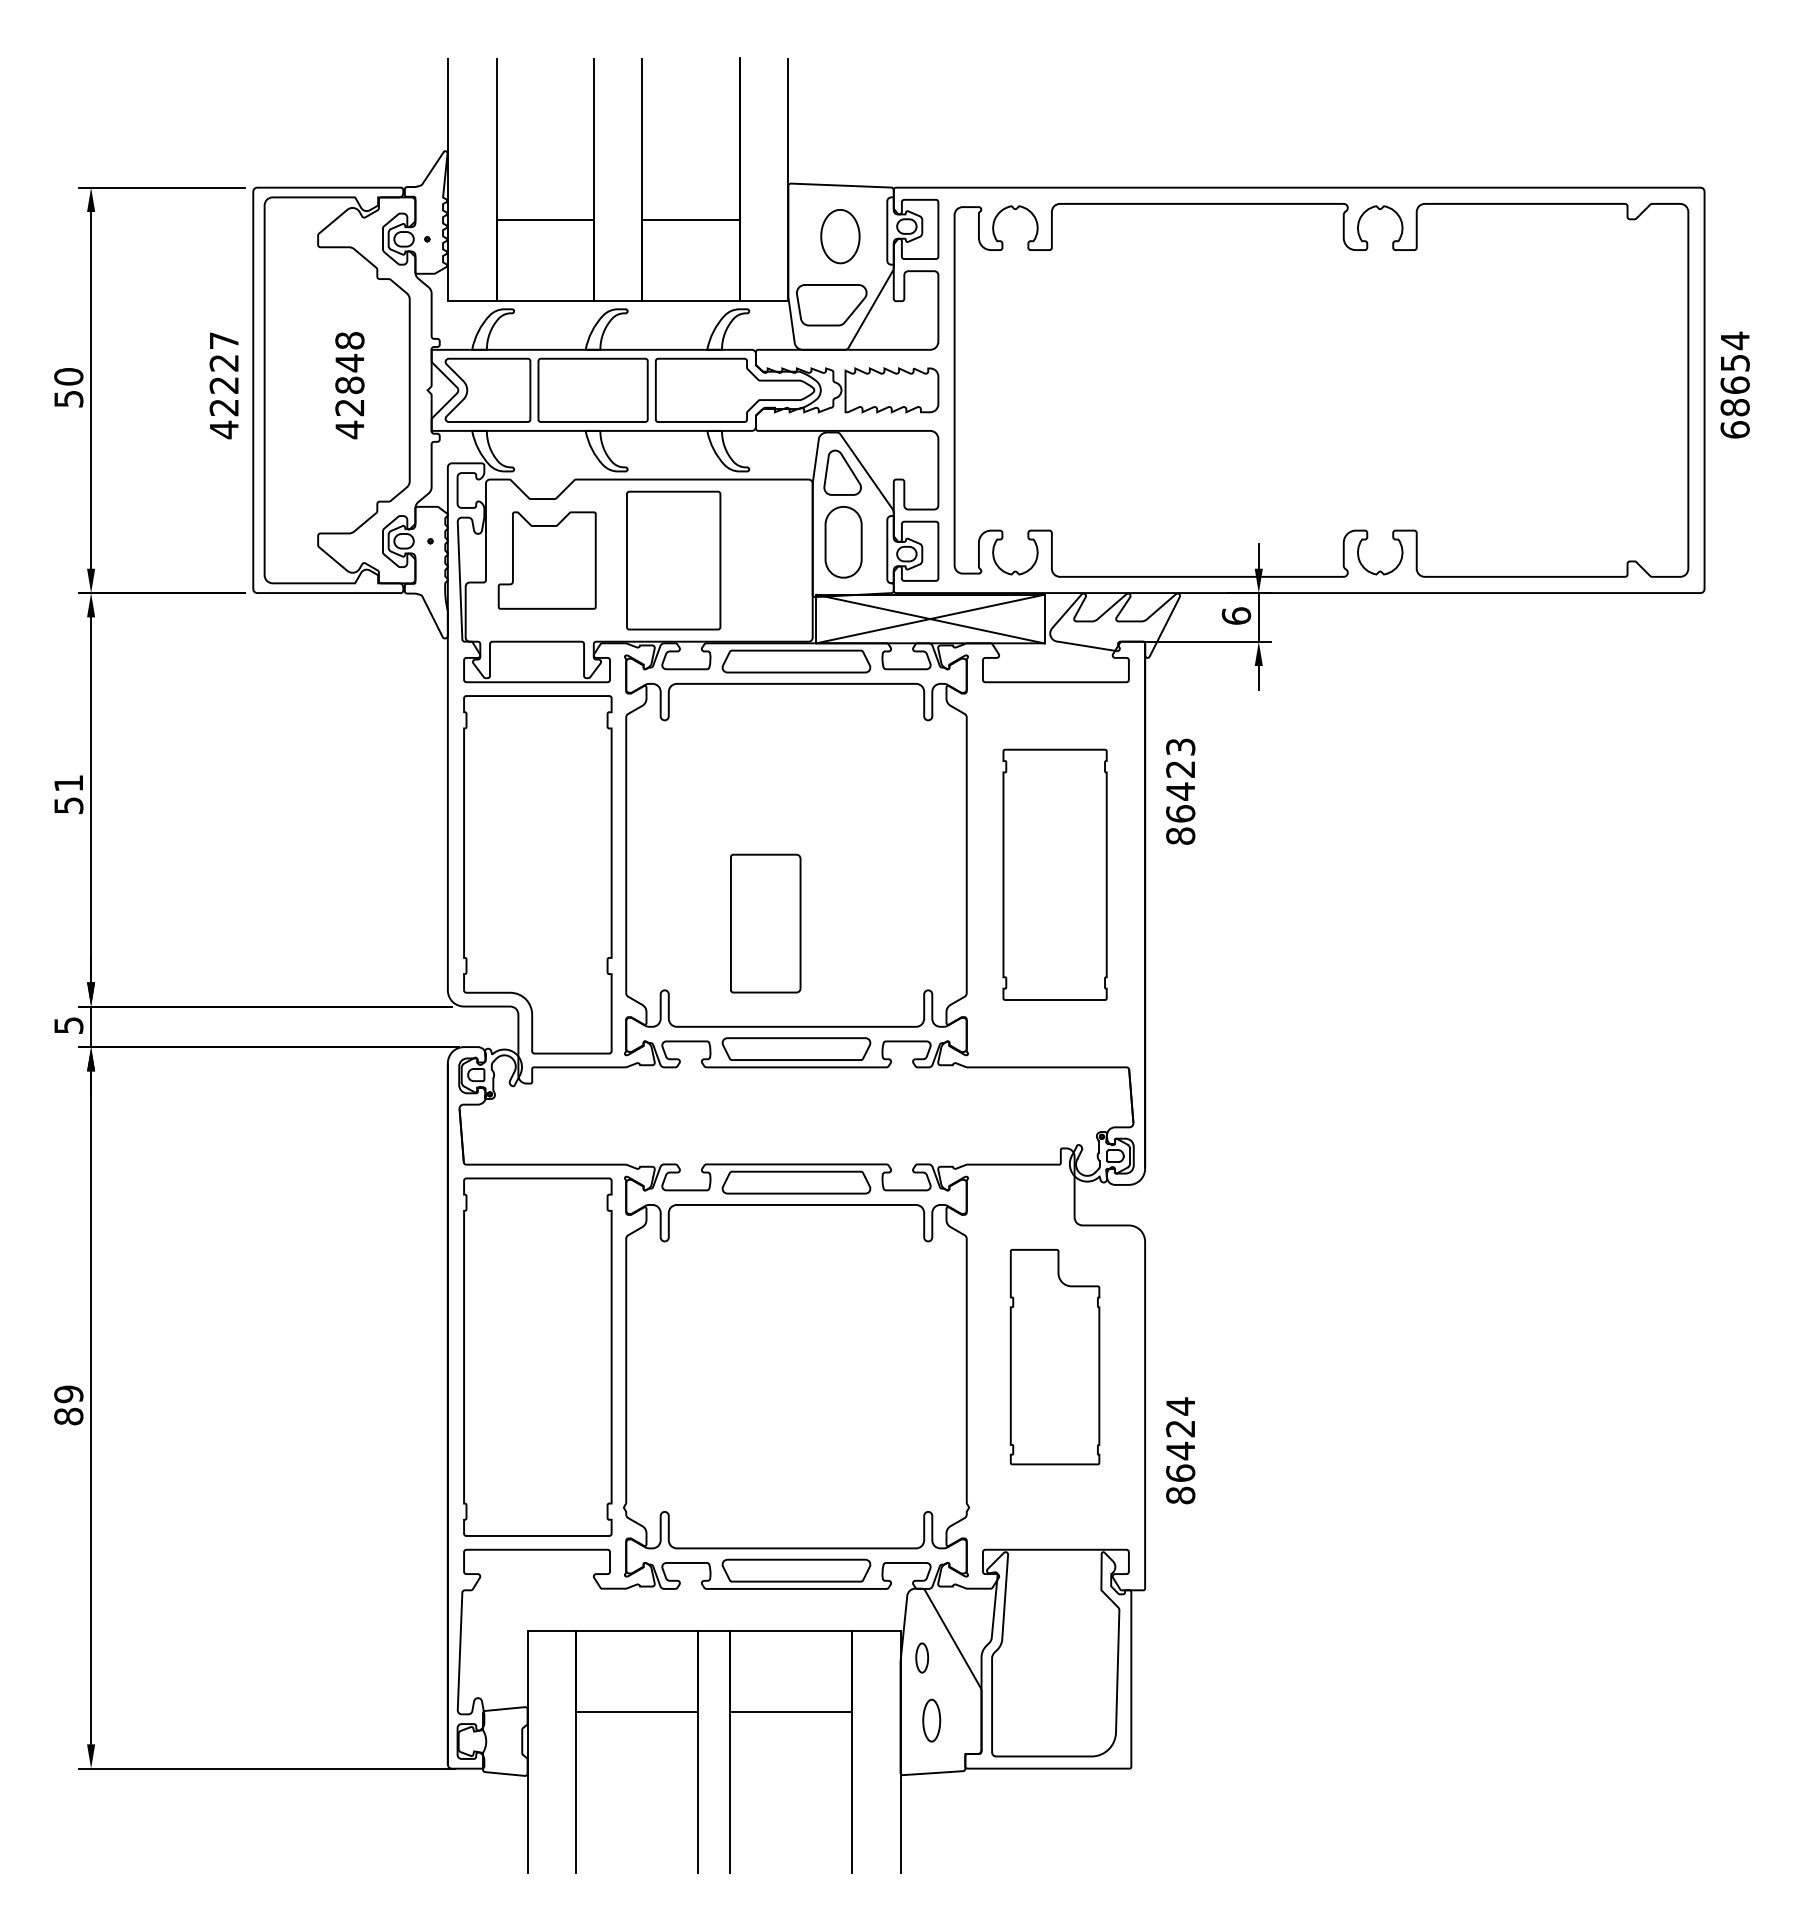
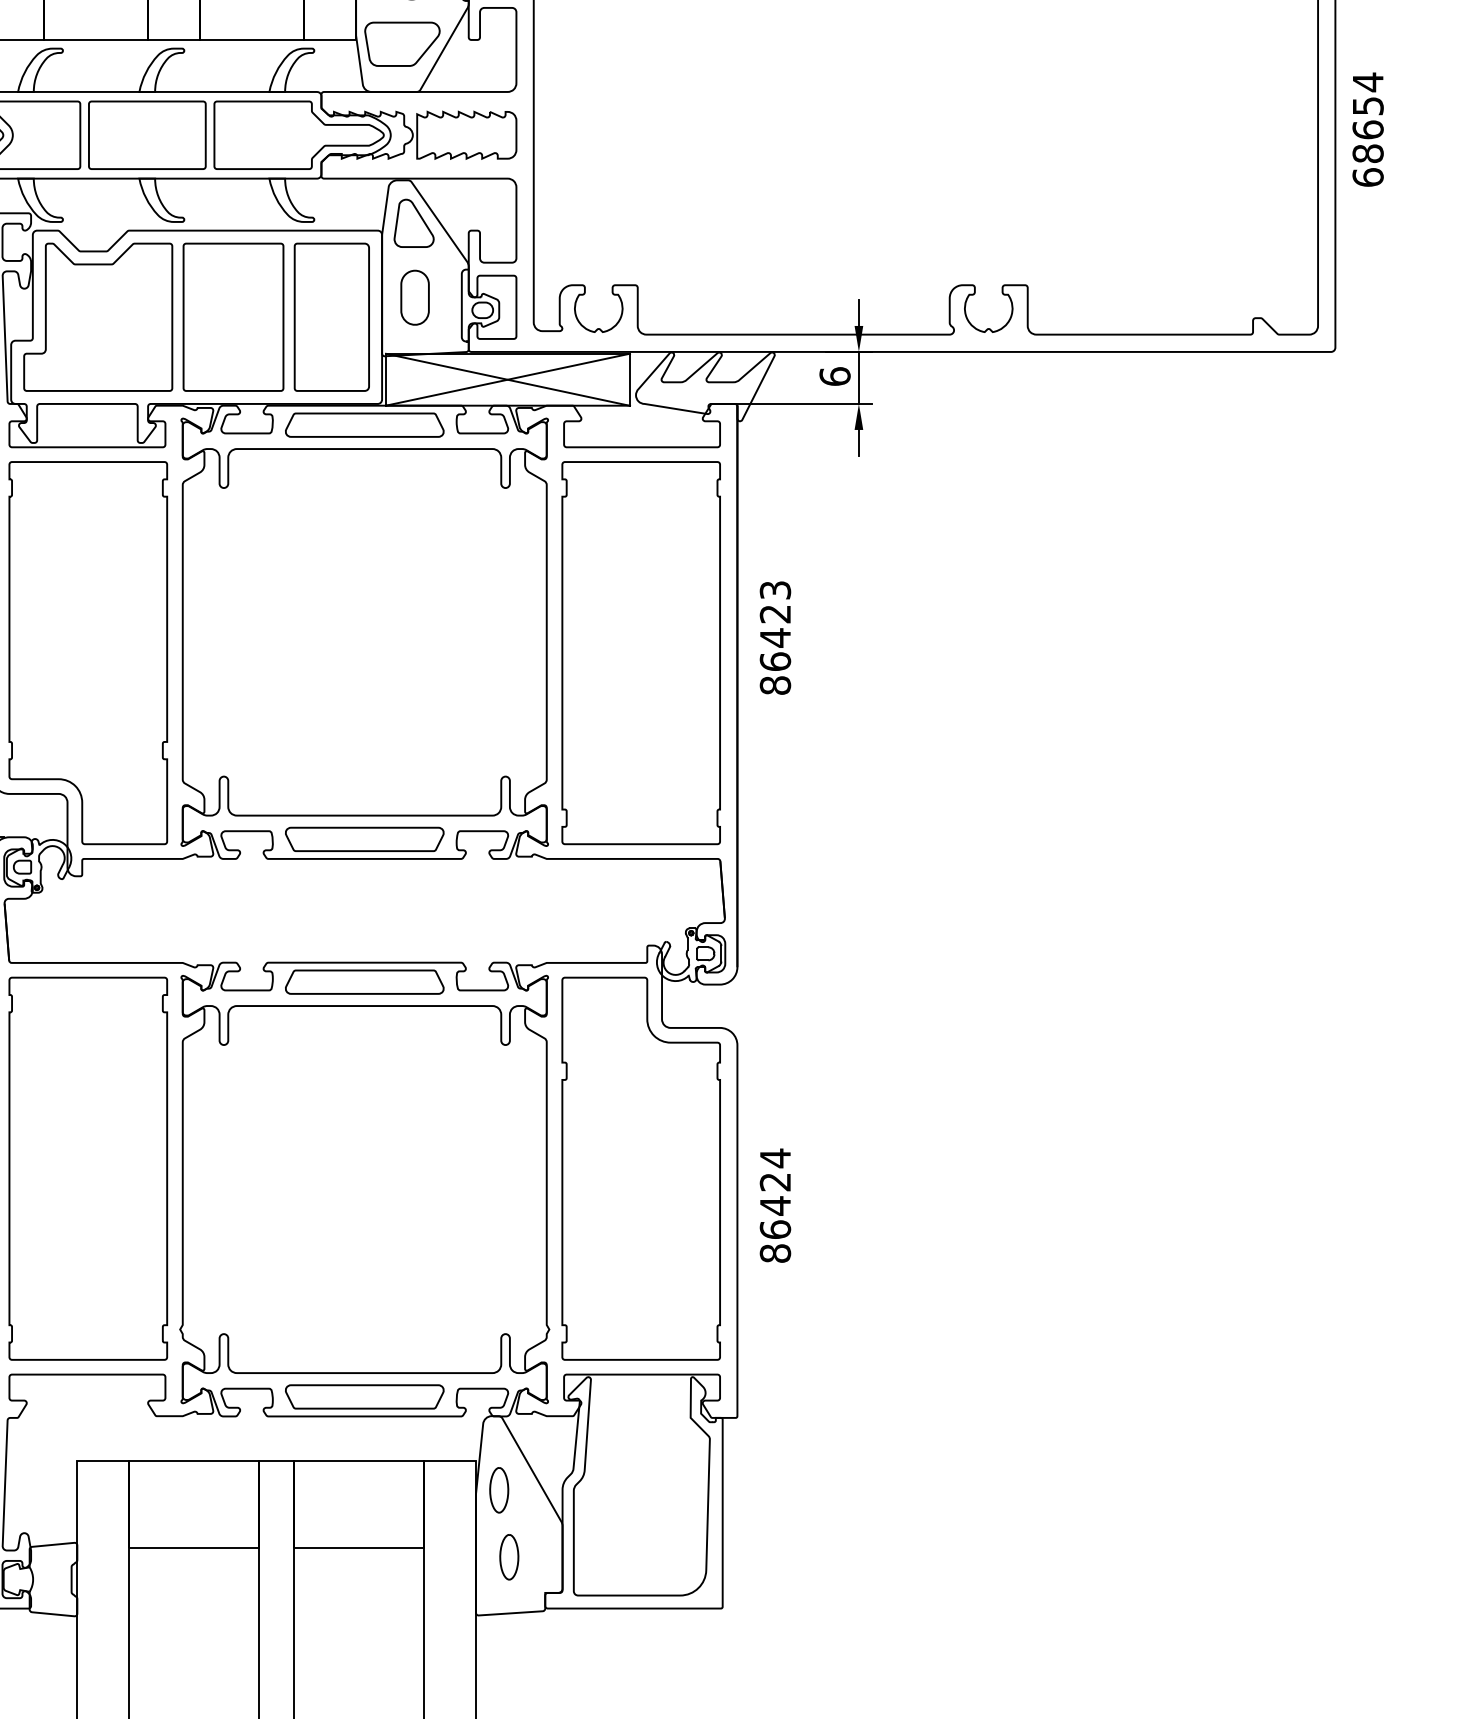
part: (843, 542) -> (415, 297), size x0.71
part: (547, 560) -> (98, 317), size x1.43
text: (1180, 791) -> (775, 637), moved
part: (1054, 874) -> (640, 652), size x1.43
part: (765, 923) -> (331, 317), moved
part: (1054, 1356) -> (640, 1168), size x1.67
text: (1180, 1450) -> (775, 1205), moved
part: (921, 1657) -> (498, 1489), size x1.43

